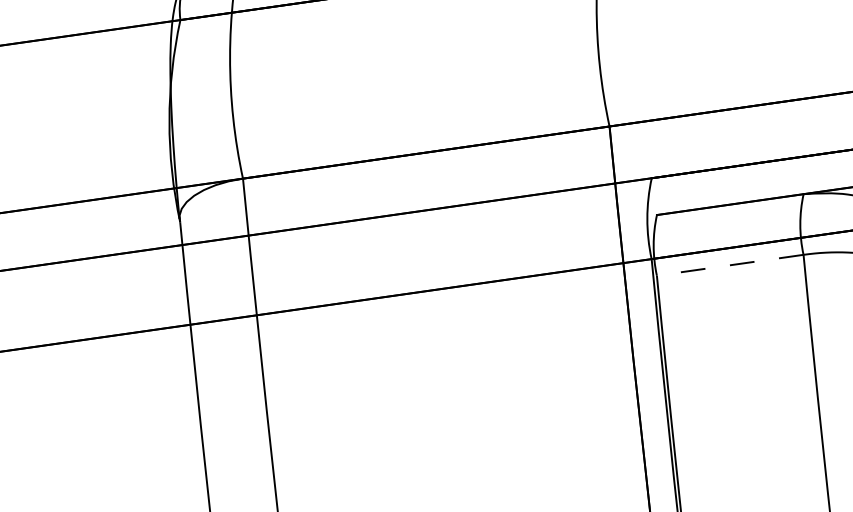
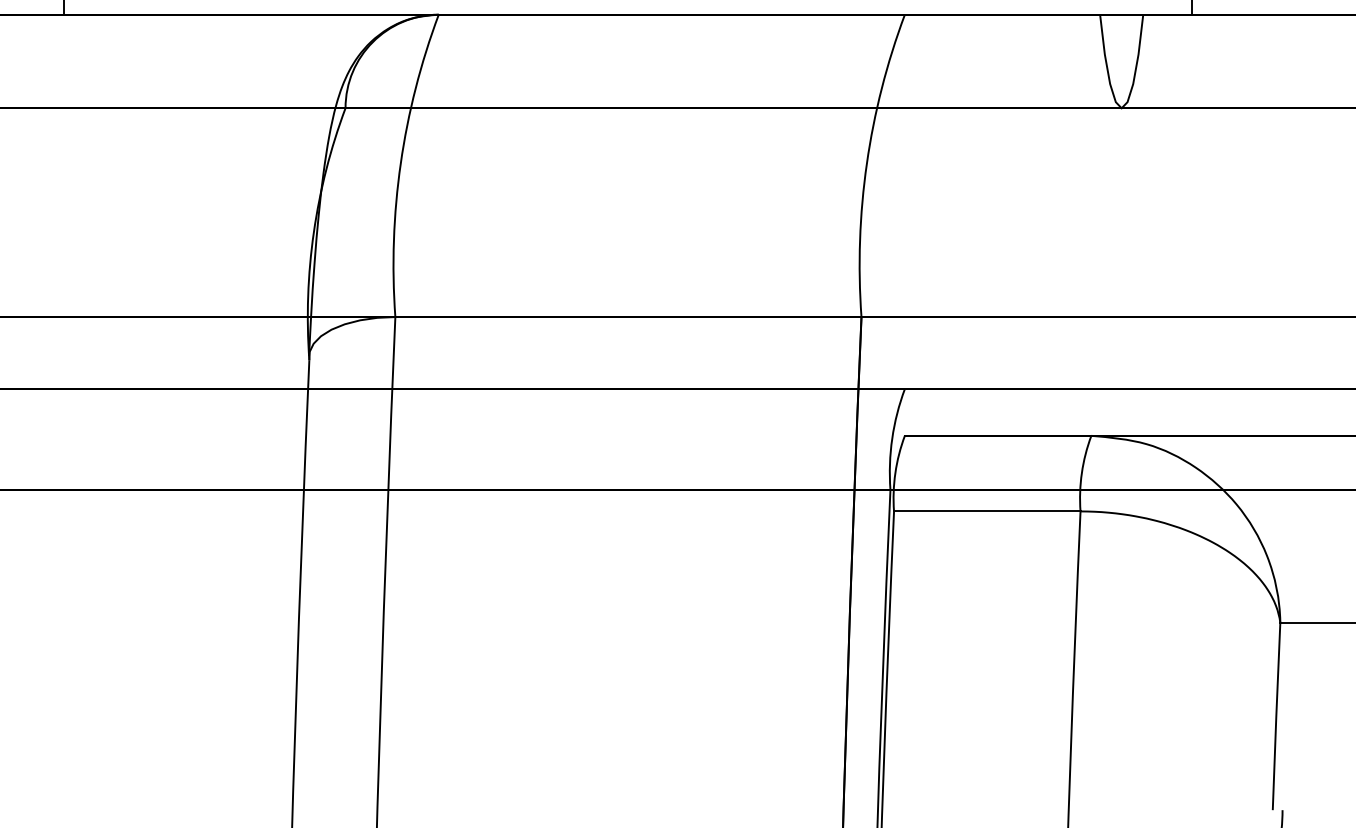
line: (729, 265) -> (986, 511), dashed -> solid

